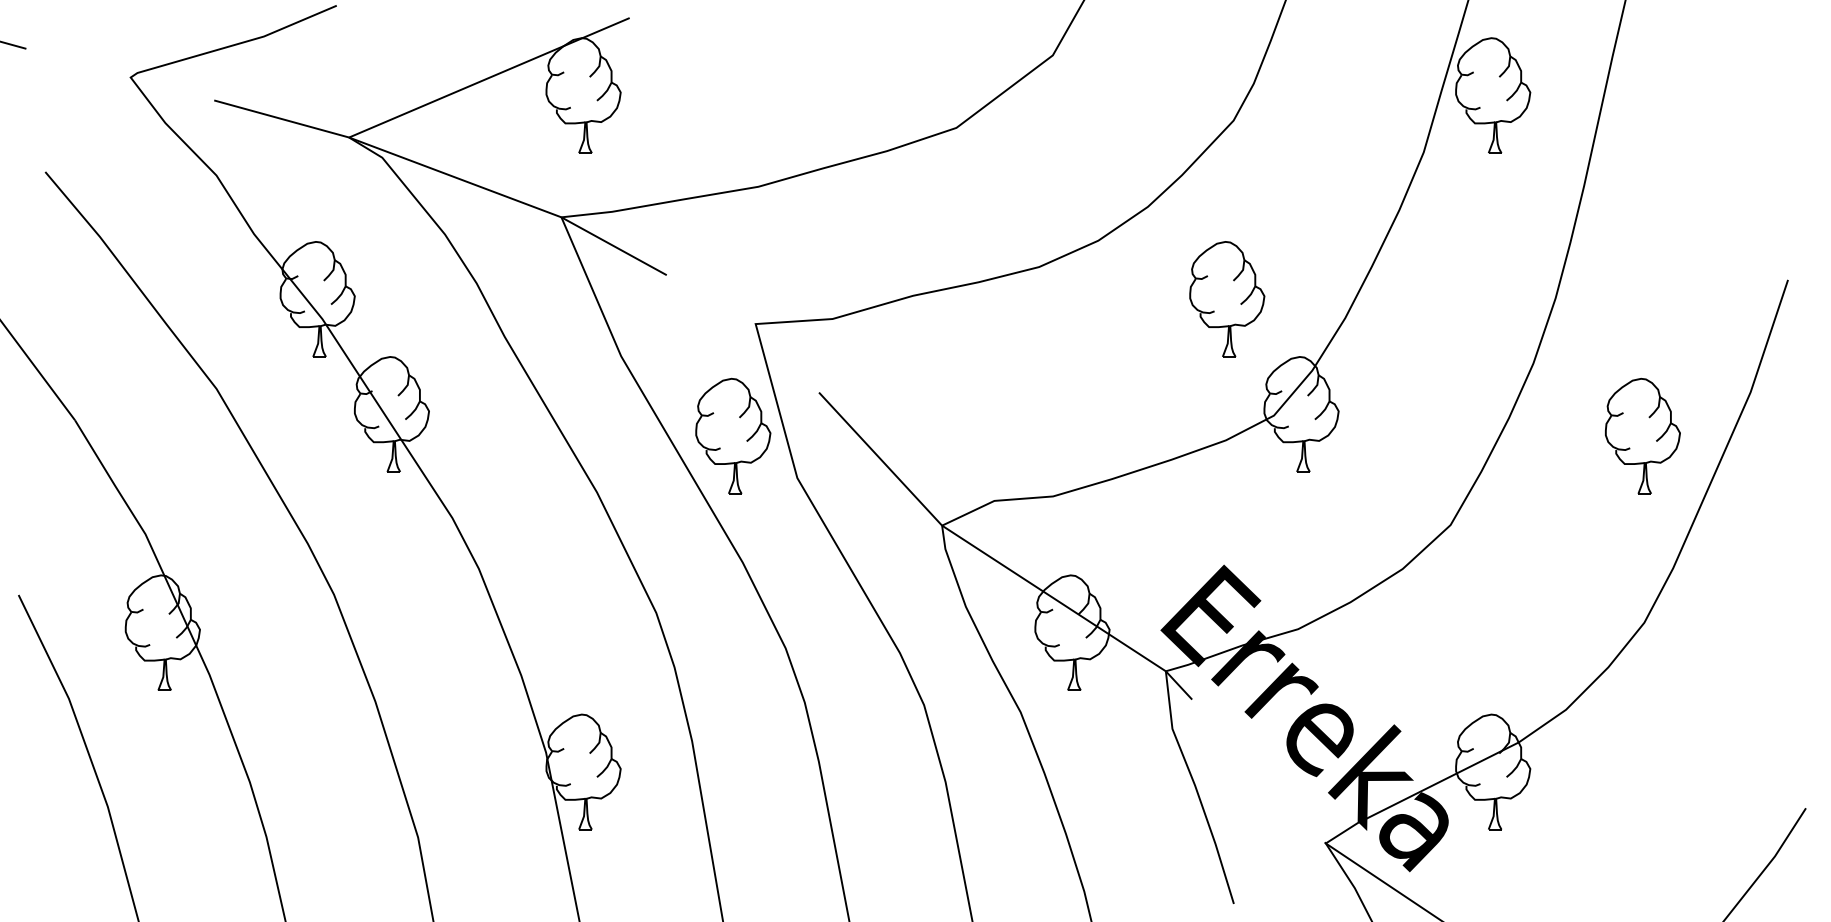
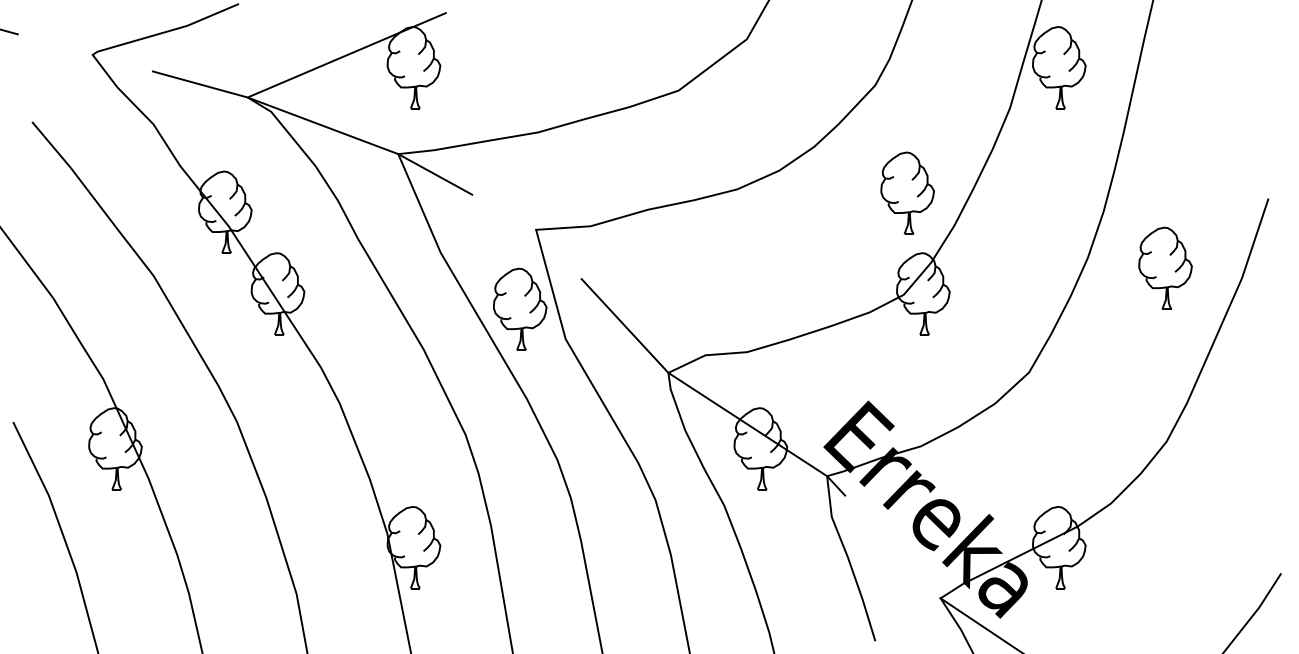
part: (1226, 298) -> (907, 192), moved
part: (1642, 434) -> (1165, 267), moved

